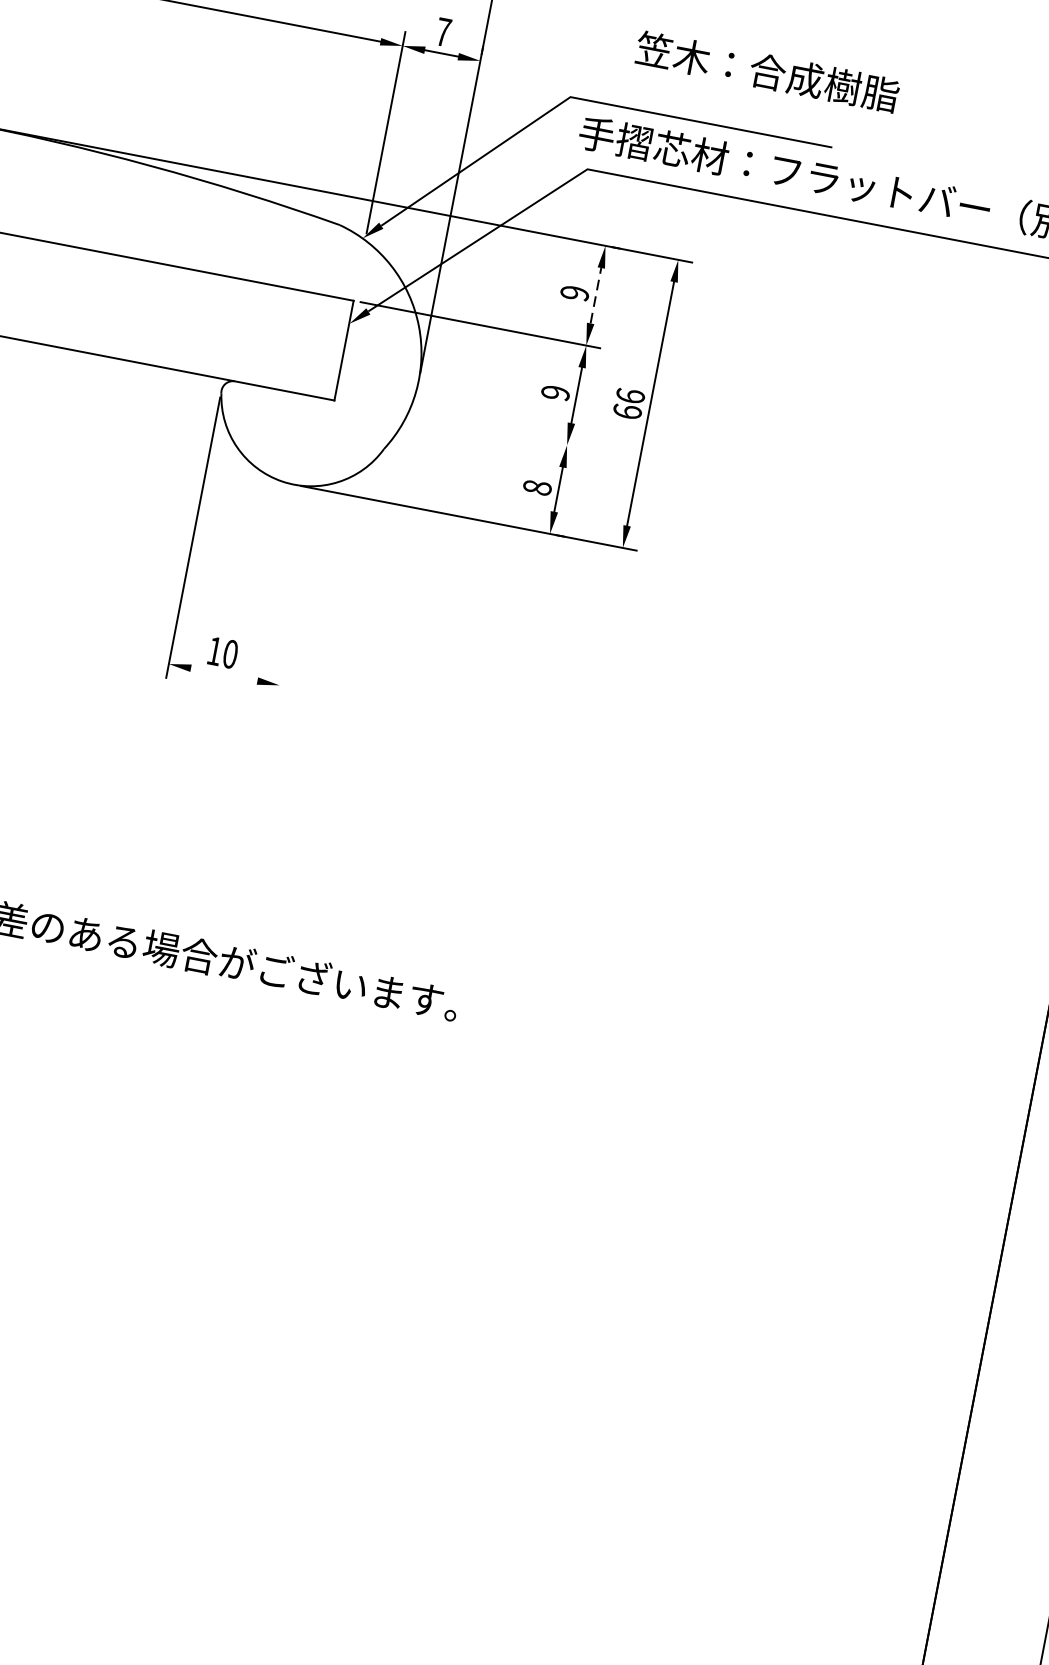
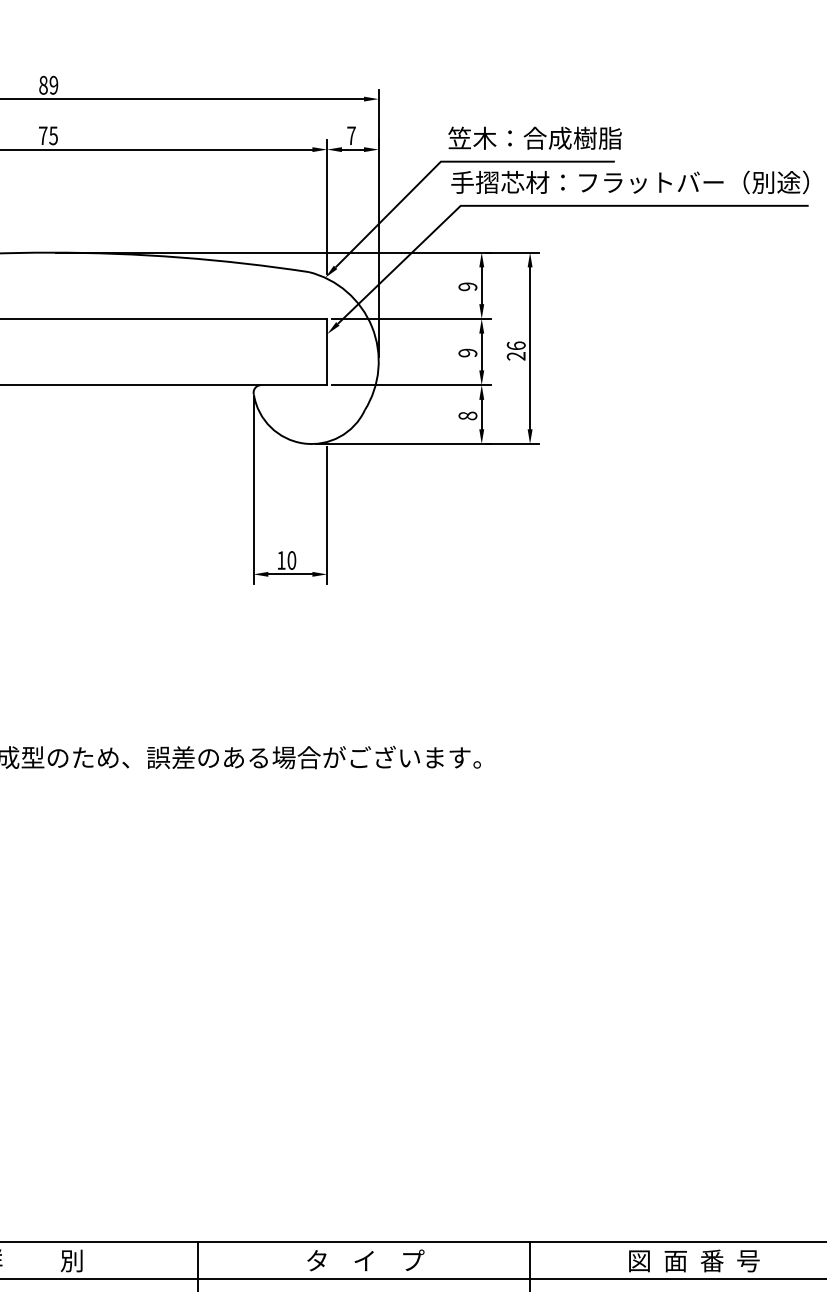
text: (766, 70) -> (534, 137), moved
line: (595, 295) -> (481, 285), dashed -> solid
text: (626, 410) -> (515, 355), 66 -> 26
line: (459, 425) -> (410, 385), added
line: (297, 595) -> (327, 514), added
line: (224, 674) -> (290, 574), added

